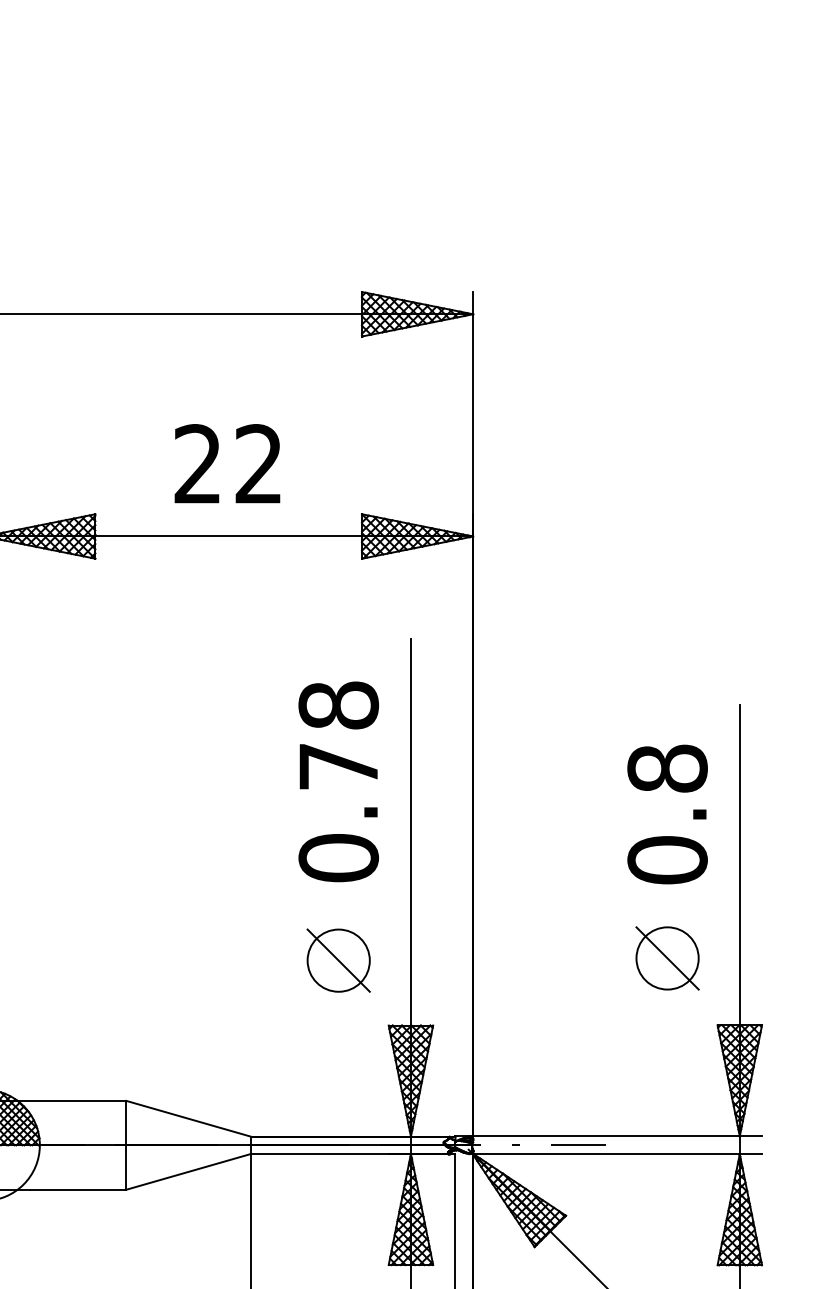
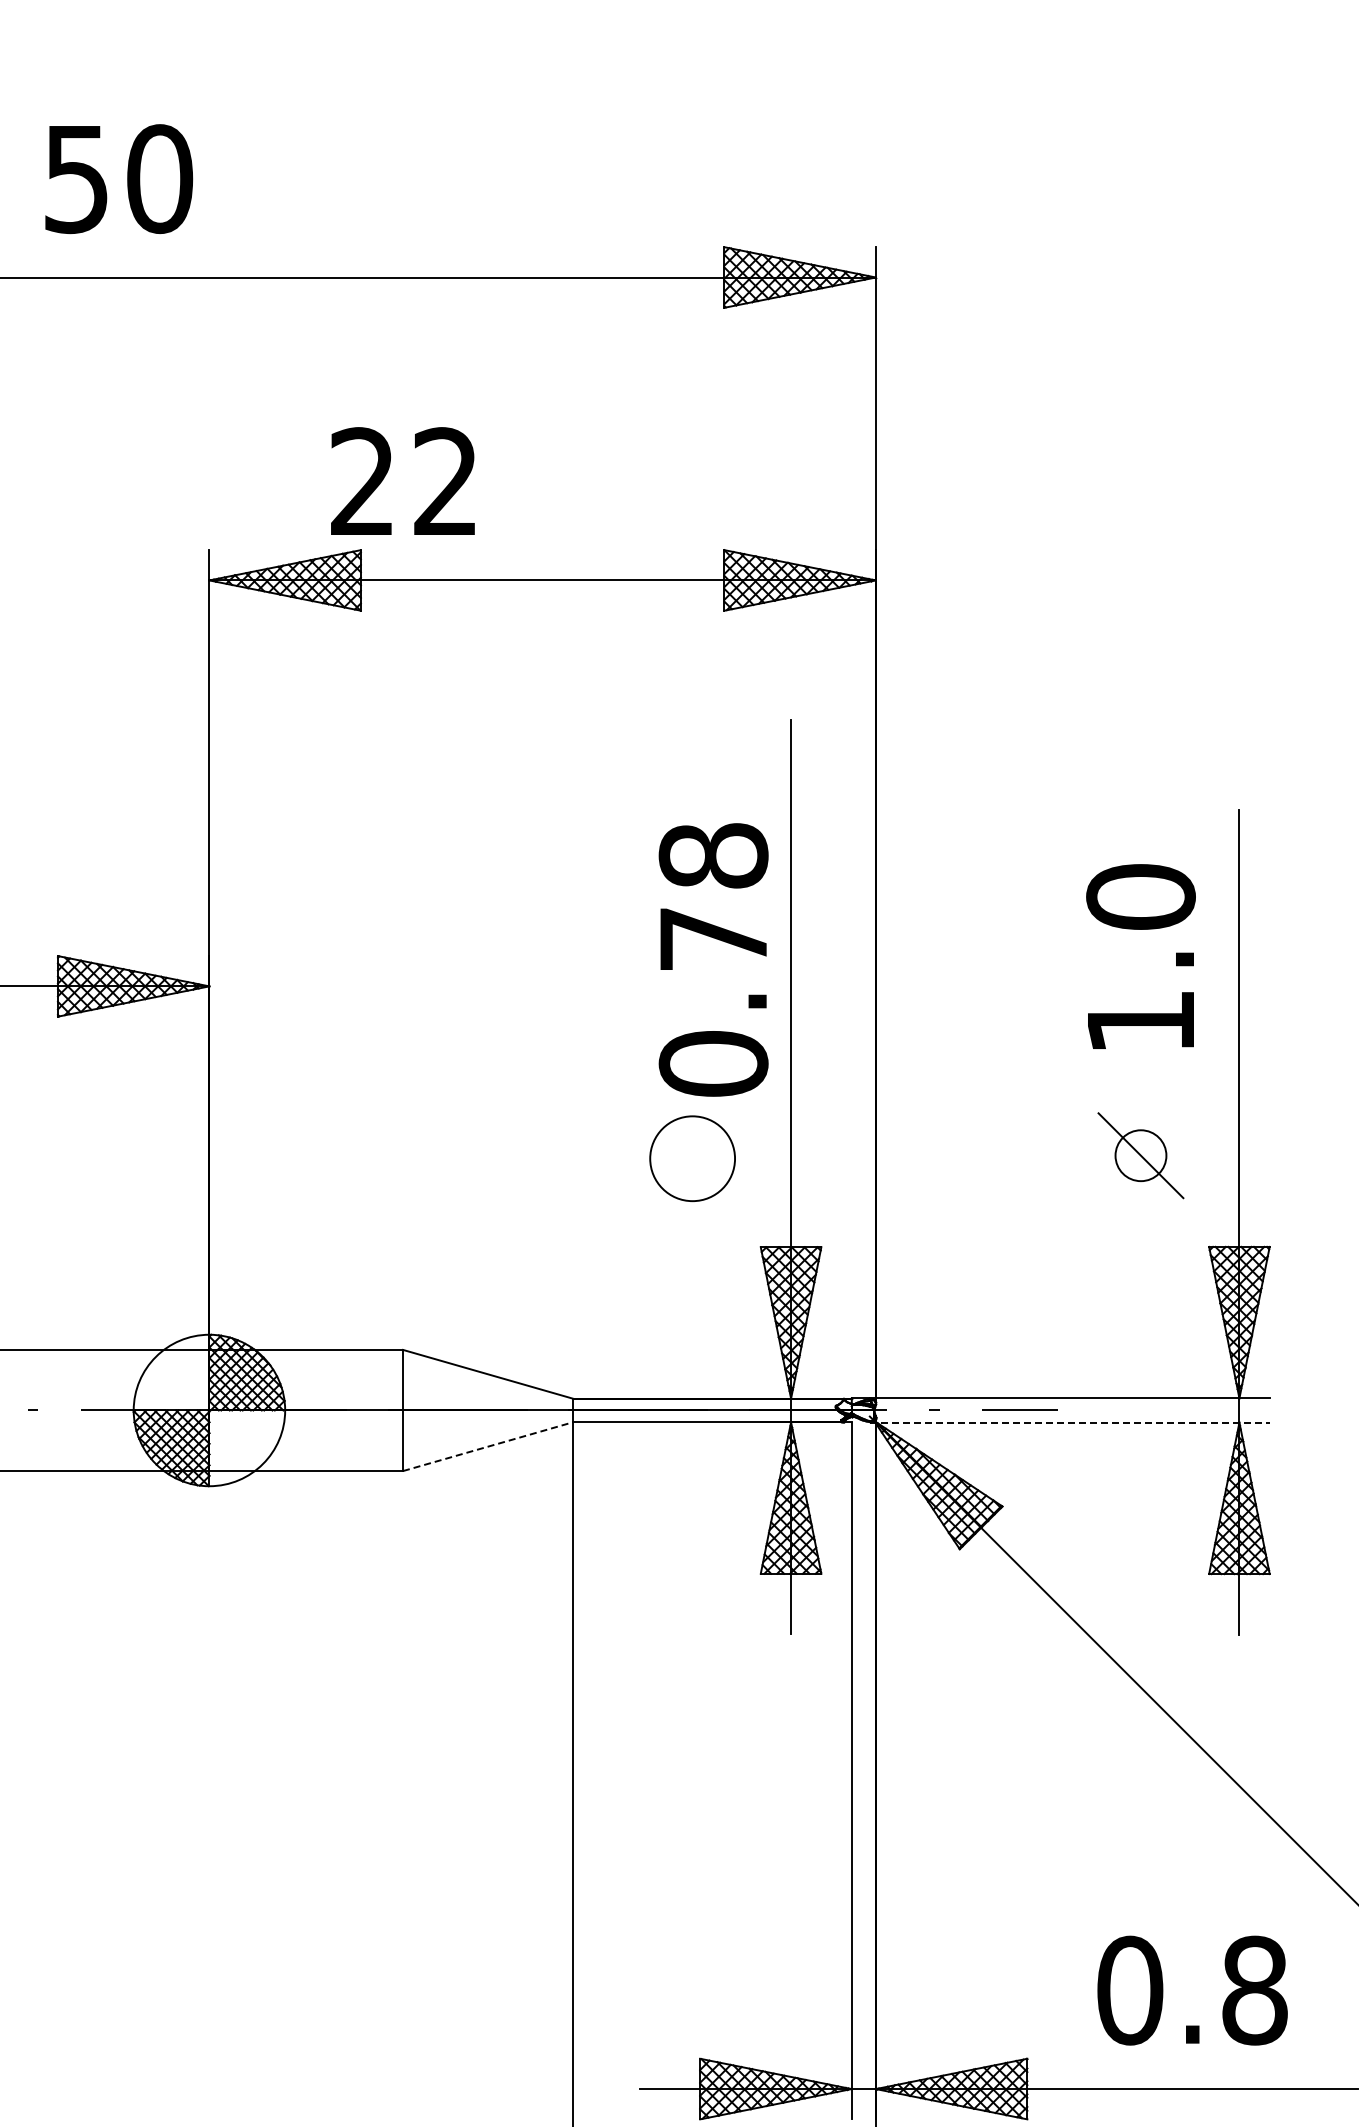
text: (227, 463) -> (402, 480), moved
text: (338, 781) -> (713, 959), moved
text: (667, 814) -> (1140, 959), 0.8 -> 1.0
circle: (667, 958) -> (1140, 1155), size x0.6
line: (338, 960) -> (692, 1158), removed
line: (615, 1154) -> (1069, 1422), solid -> dashed
line: (189, 1171) -> (488, 1446), solid -> dashed

